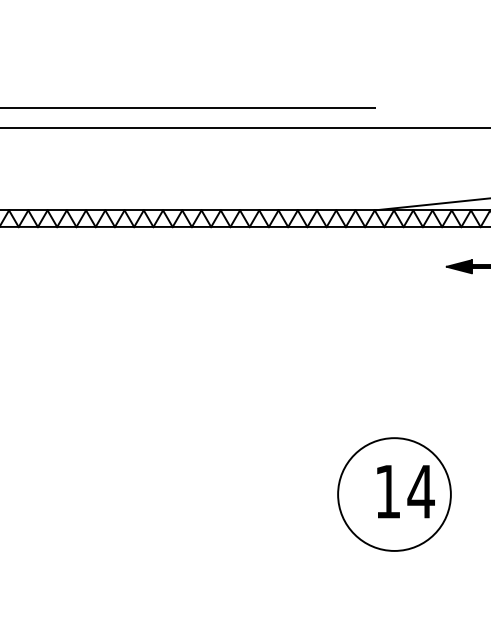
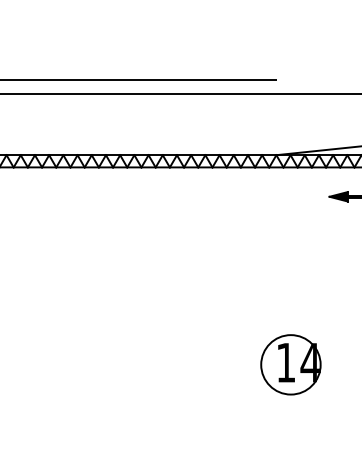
circle: (393, 494) -> (290, 364), size x0.71

